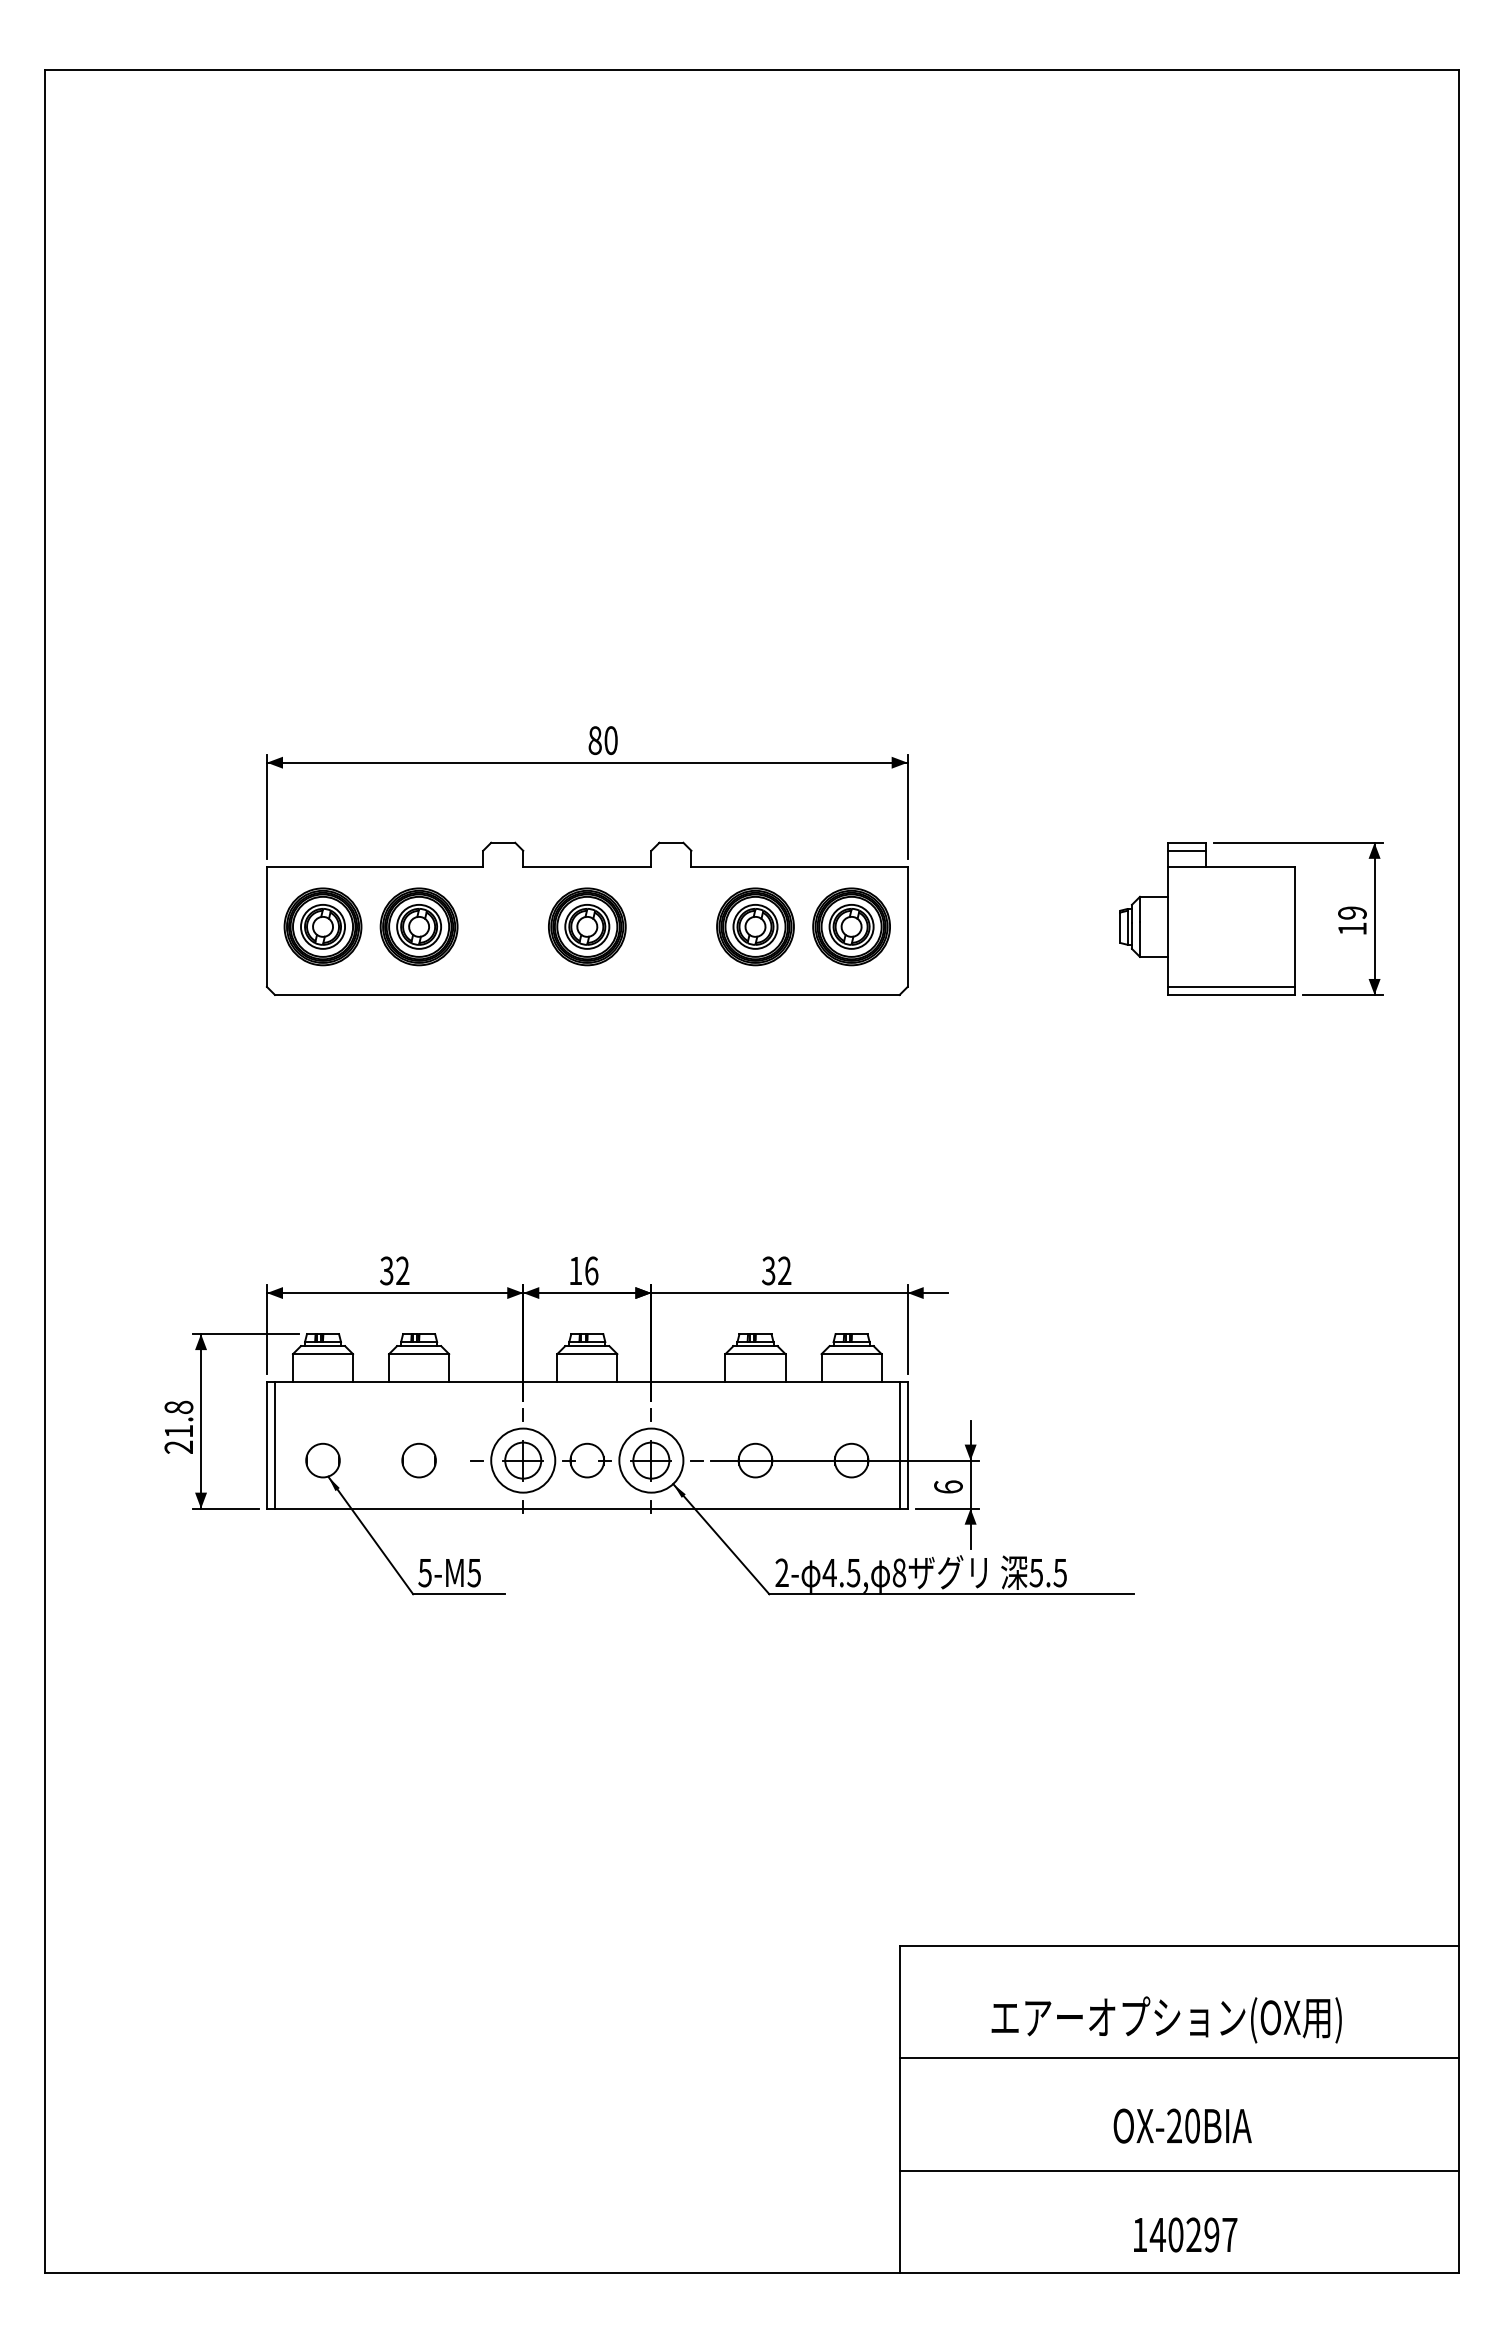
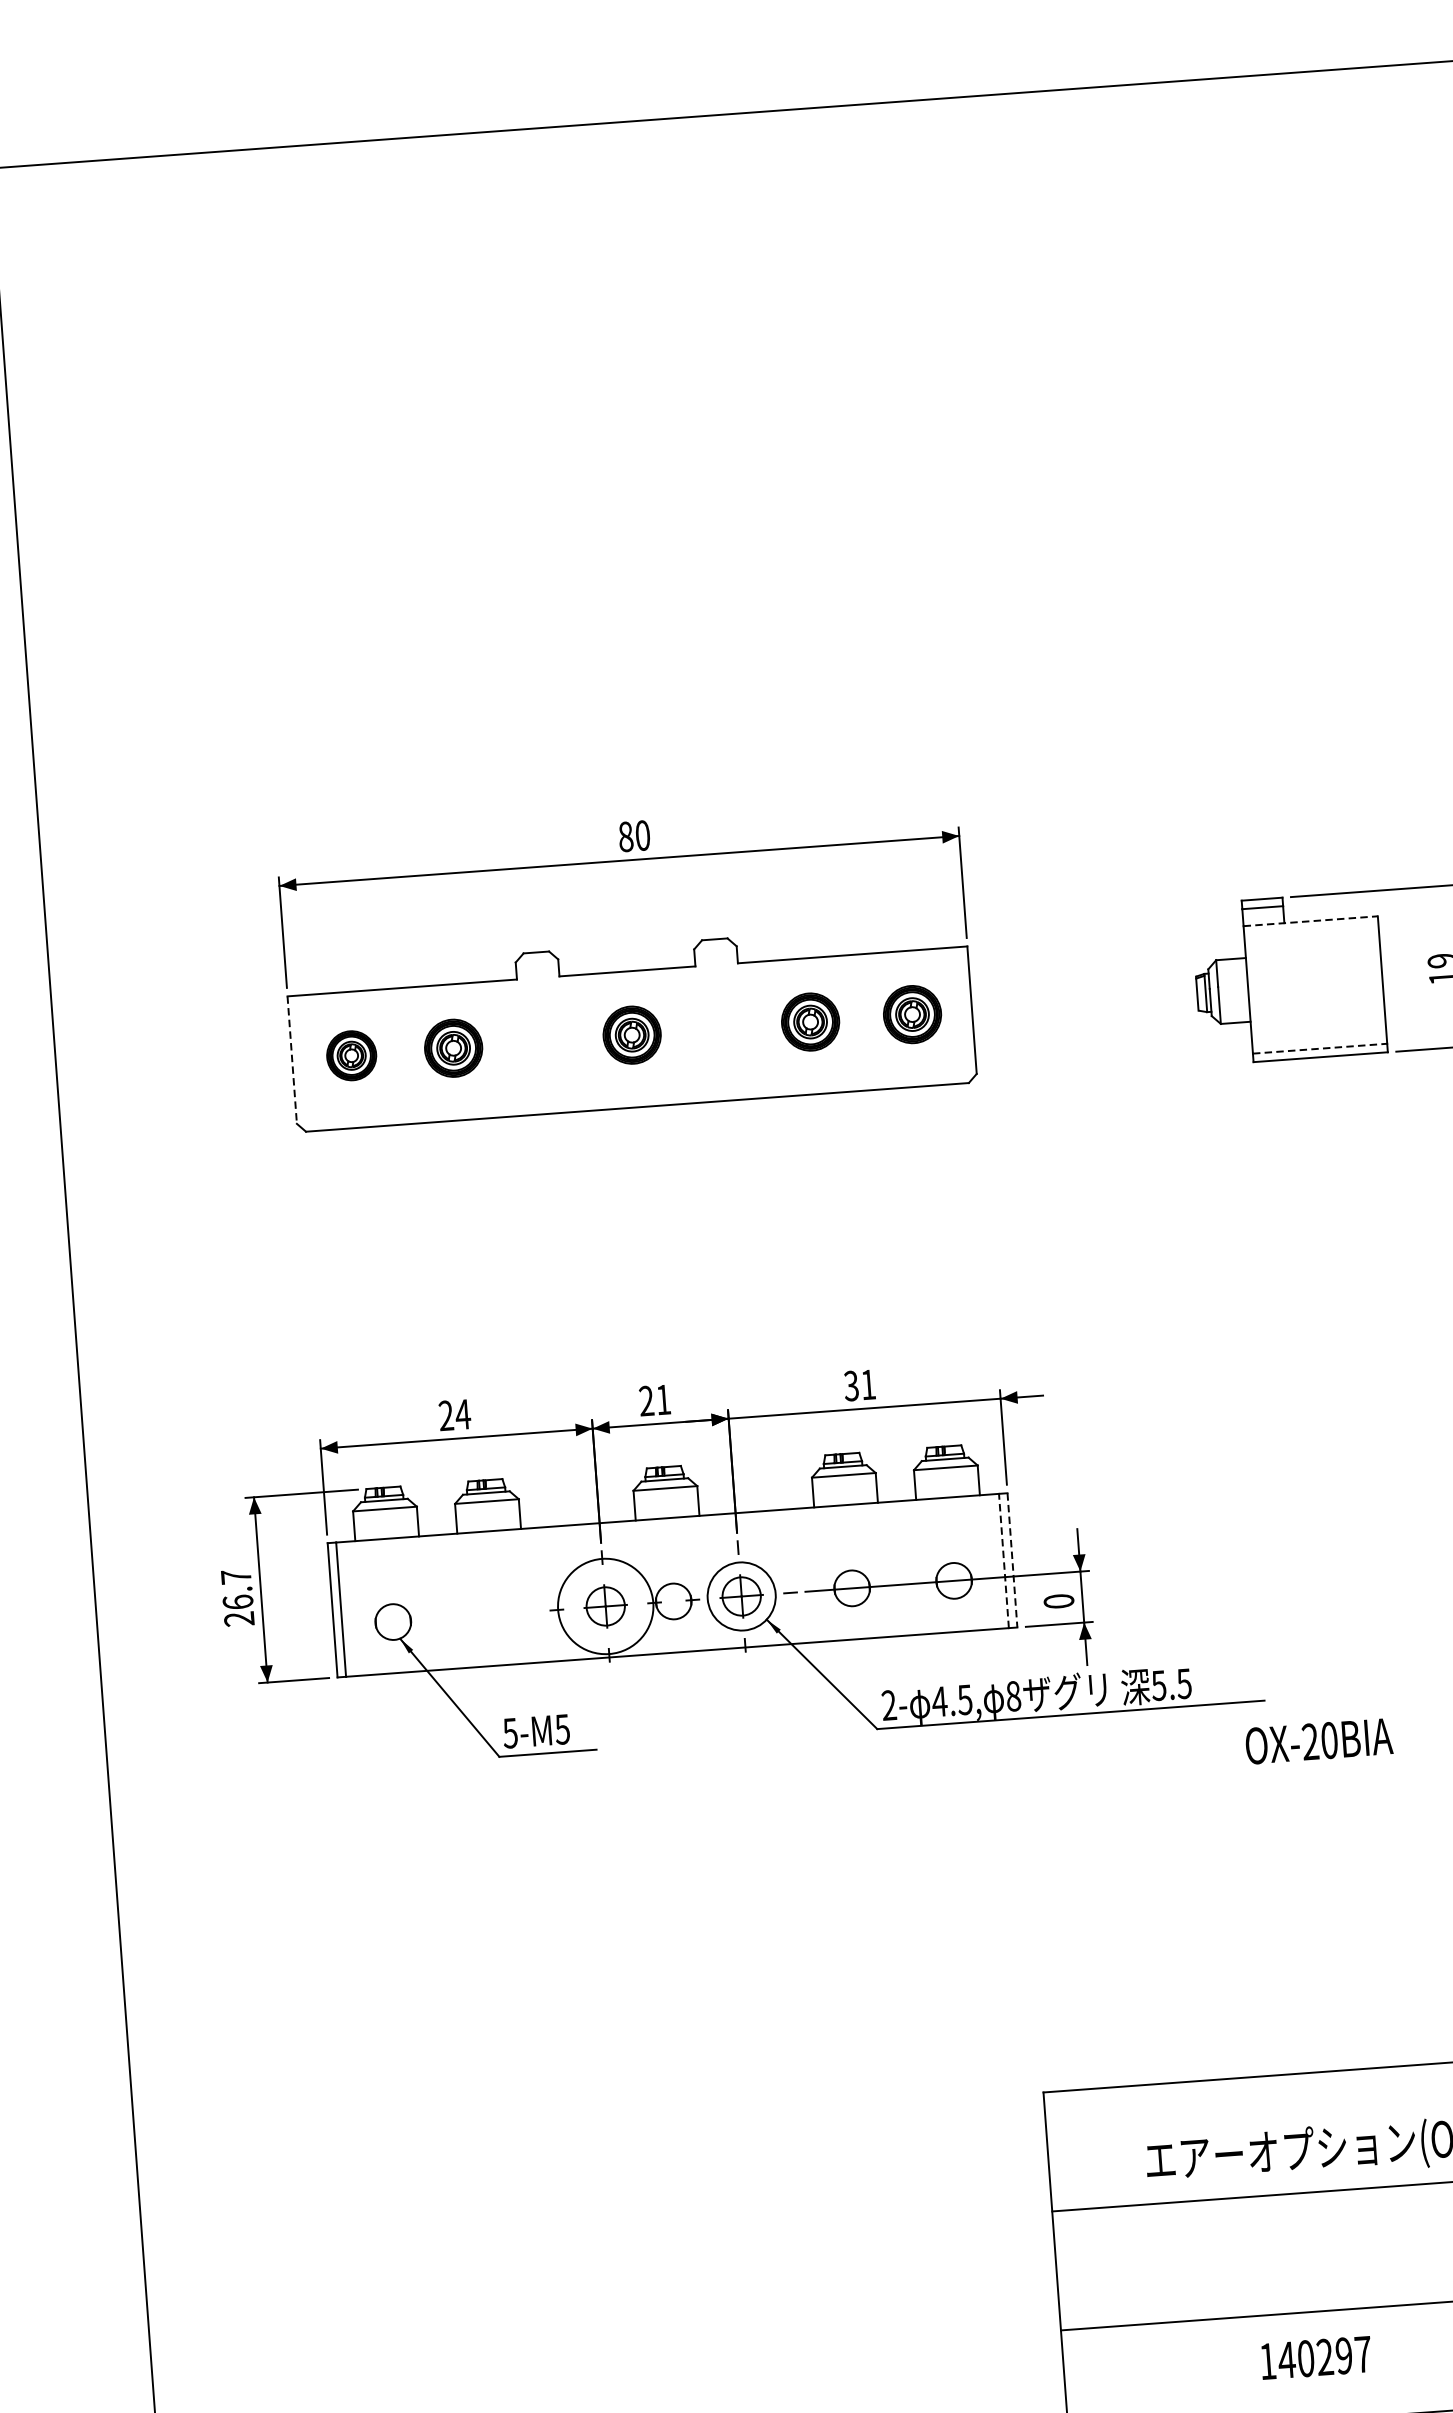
line: (1231, 866) -> (1310, 920), solid -> dashed
part: (322, 926) -> (351, 1055), size x0.6
part: (418, 926) -> (452, 1047), size x0.7
part: (587, 926) -> (632, 1034), size x0.7
part: (755, 926) -> (810, 1021), size x0.7
part: (851, 926) -> (912, 1014), size x0.7
line: (266, 927) -> (291, 1060), solid -> dashed
line: (1231, 986) -> (1320, 1048), solid -> dashed
text: (394, 1270) -> (454, 1414), 32 -> 24
text: (583, 1270) -> (654, 1400), 16 -> 21
text: (784, 1270) -> (868, 1384), 32 -> 31
text: (178, 1418) -> (236, 1588), 21.8 -> 26.7
line: (899, 1444) -> (1003, 1560), solid -> dashed
line: (907, 1445) -> (1012, 1560), solid -> dashed
part: (418, 1460) -> (494, 1614), removed
circle: (523, 1460) -> (606, 1606), size x1.4
text: (948, 1486) -> (1058, 1600), 6 -> 0
text: (1182, 2125) -> (1318, 1740), moved
text: (1185, 2234) -> (1316, 2357), moved

